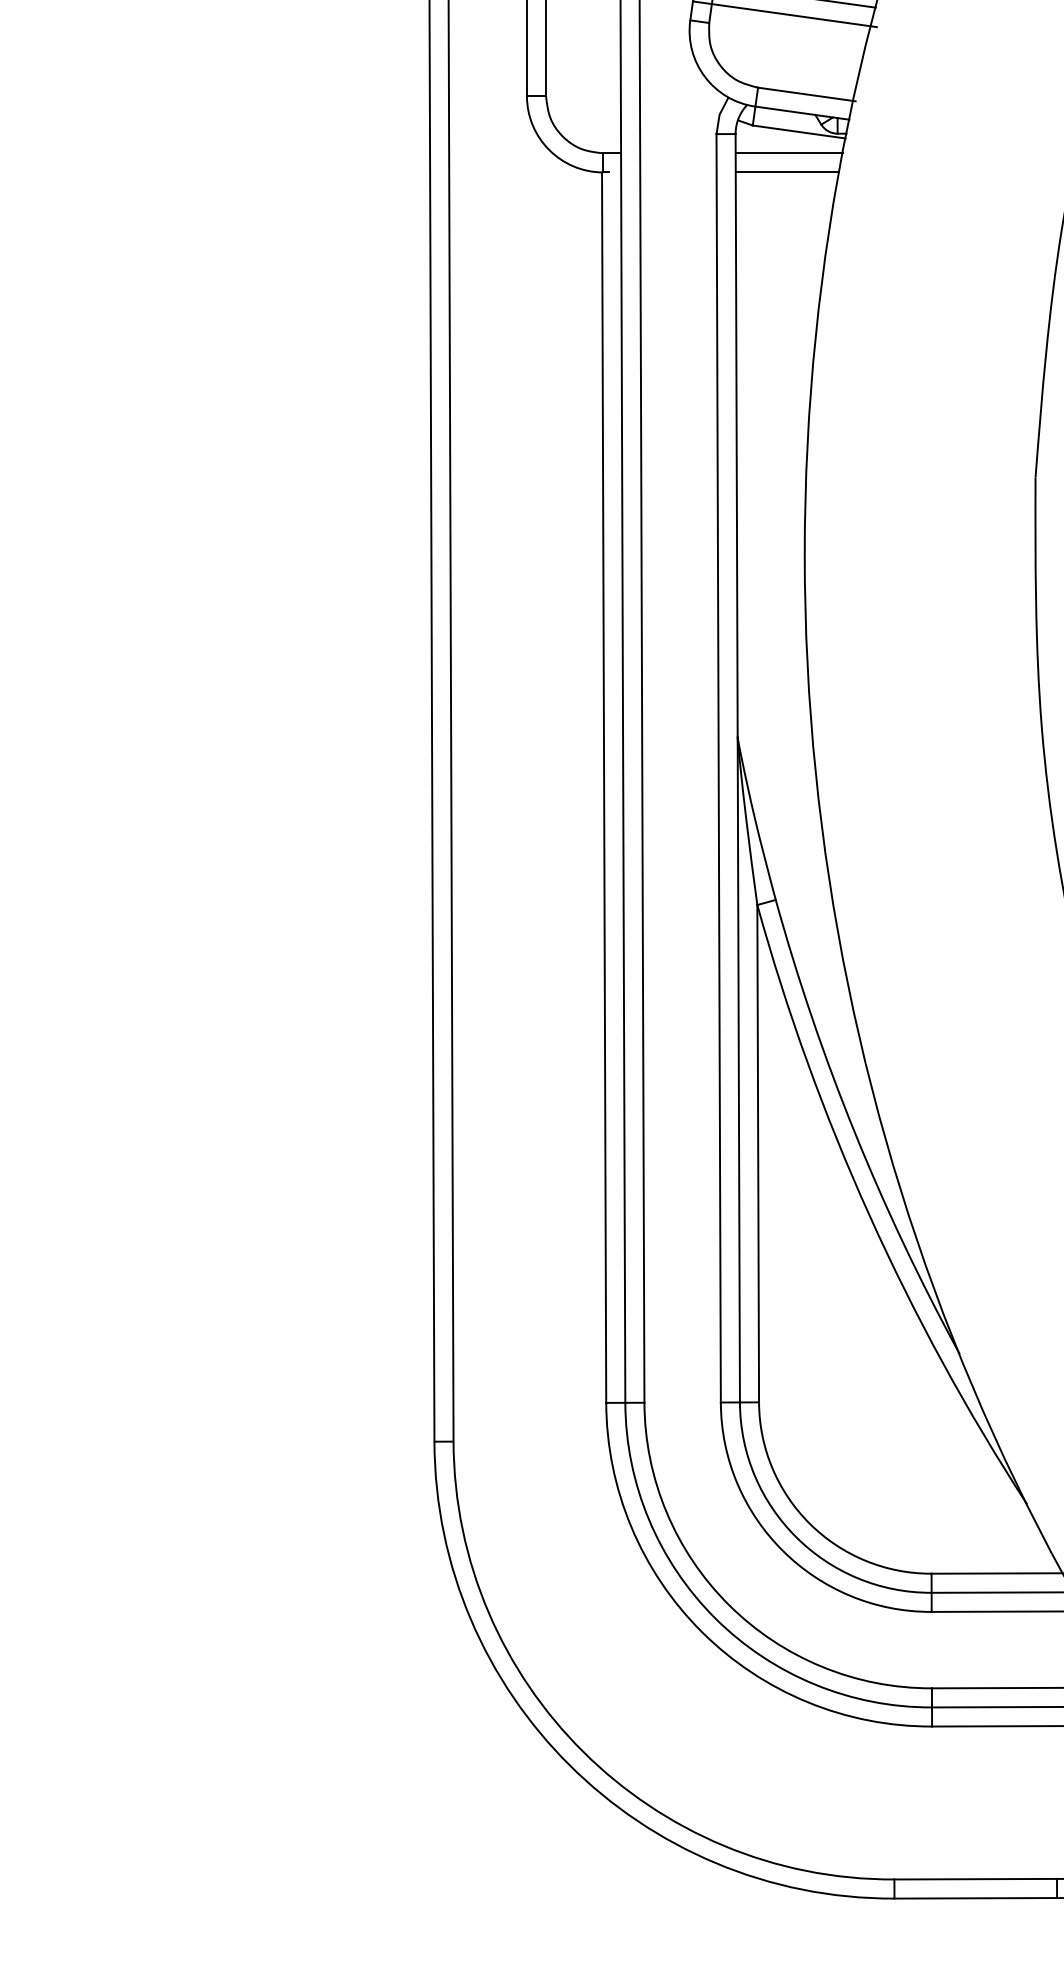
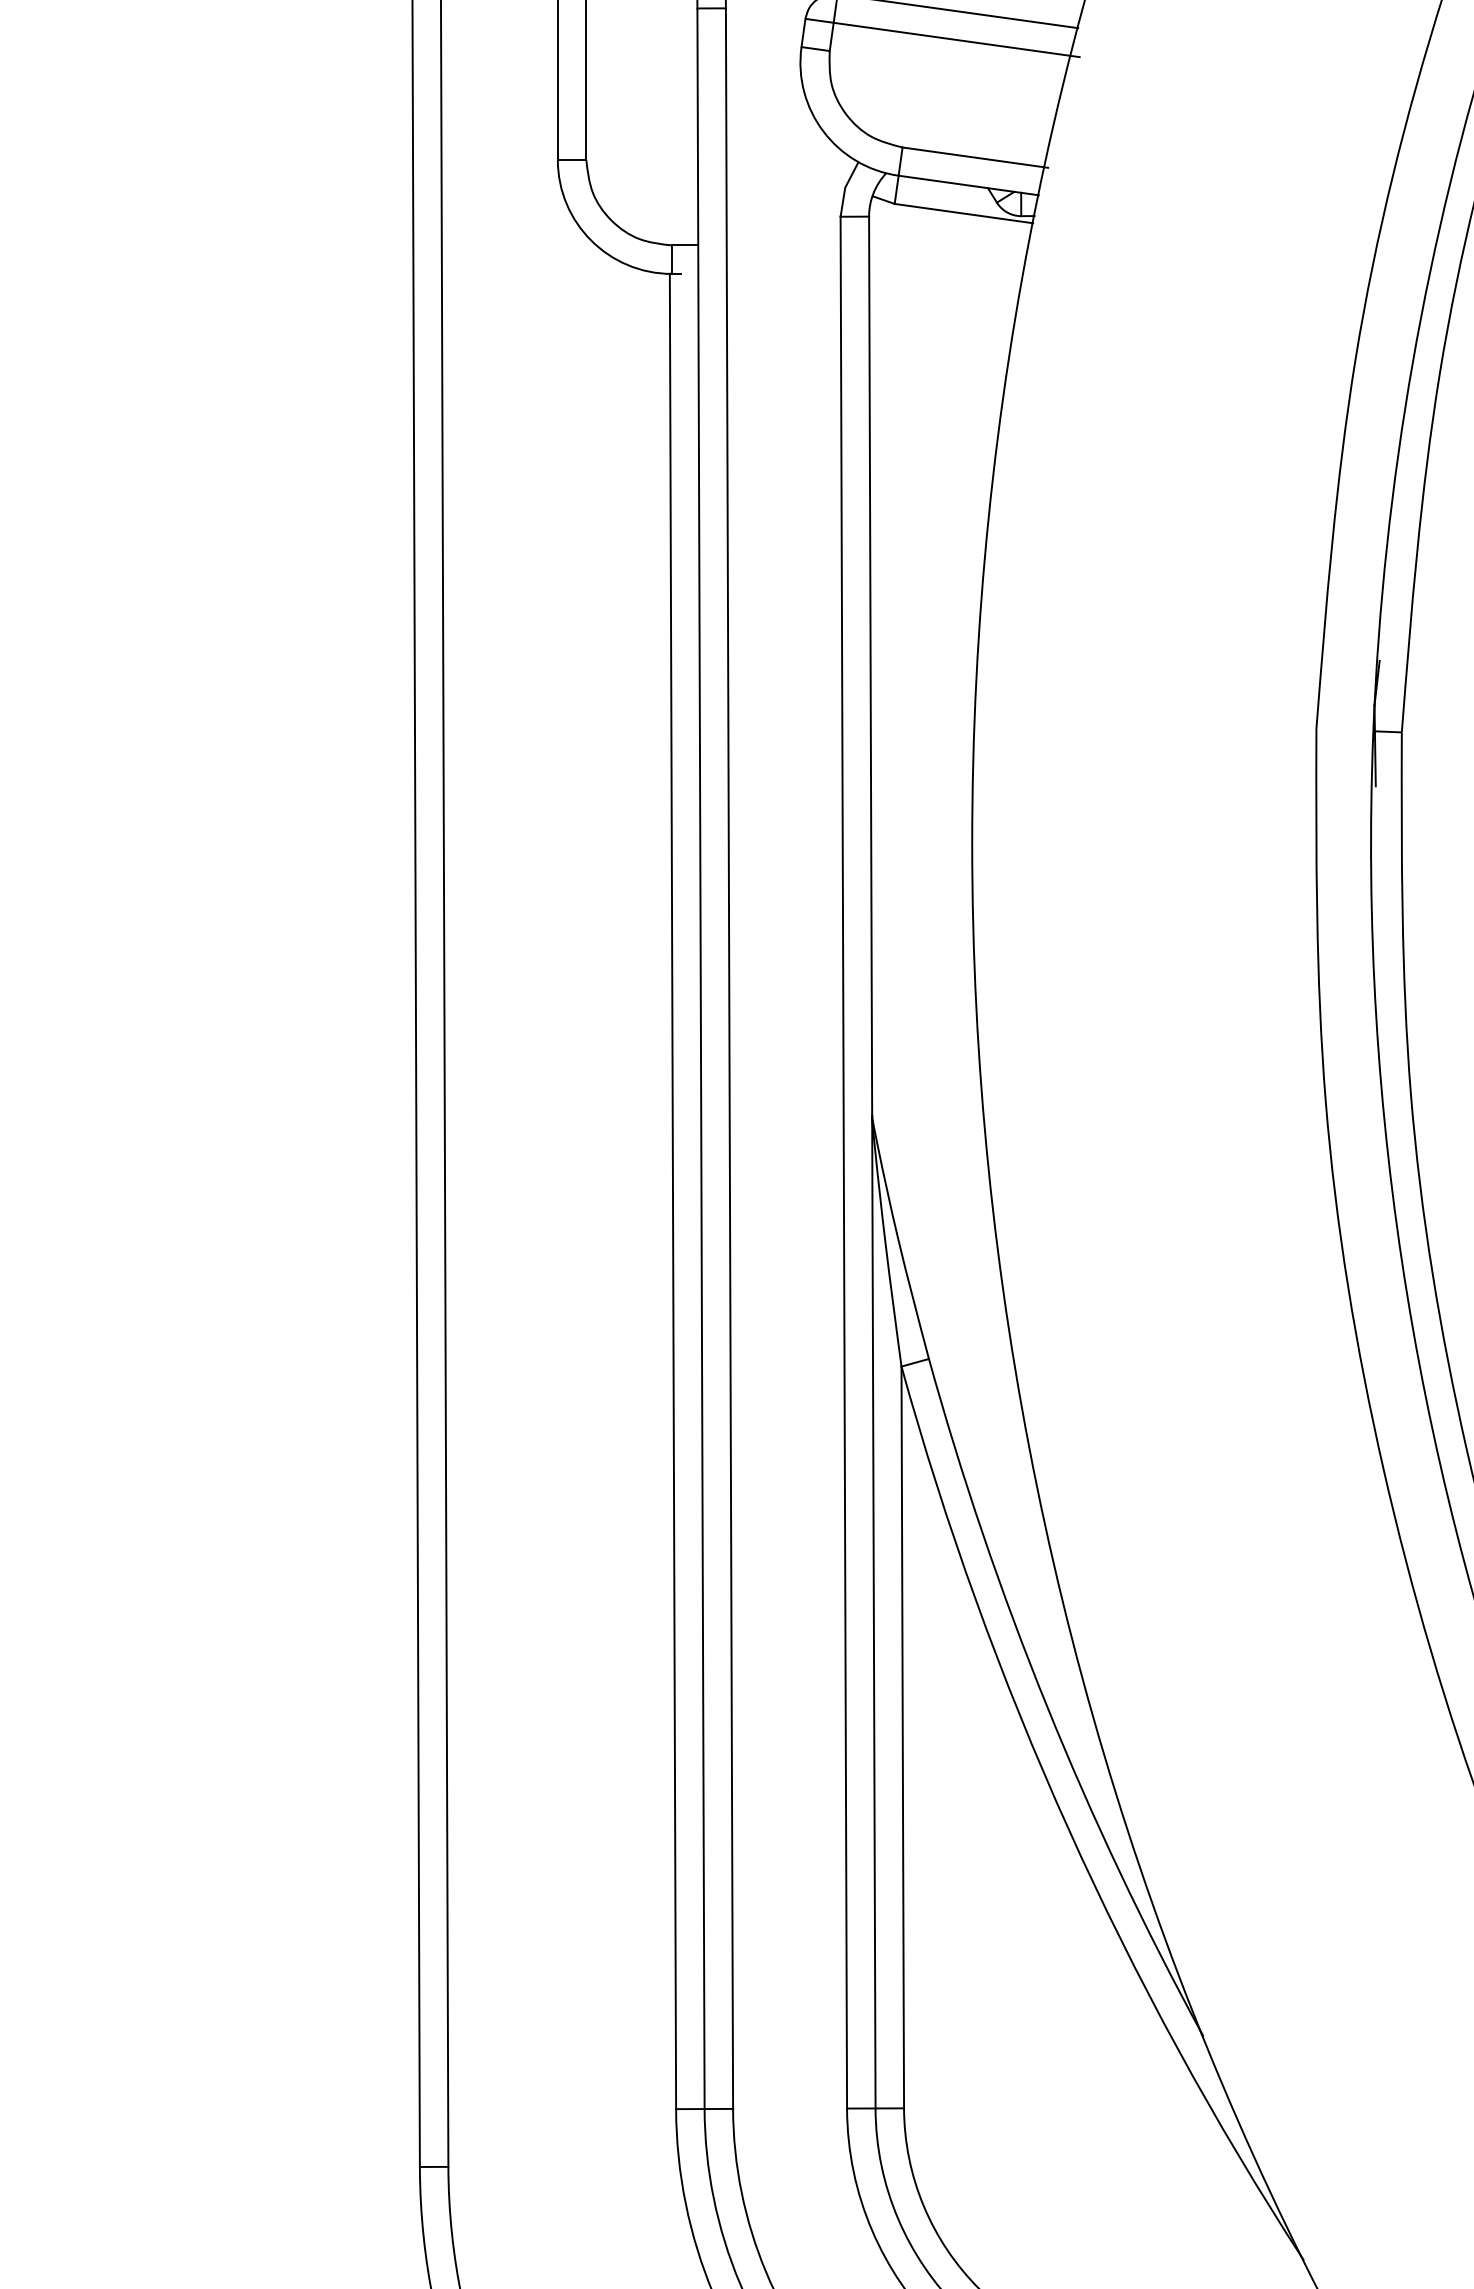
line: (788, 153) -> (947, 245), removed
line: (787, 172) -> (946, 273), removed

